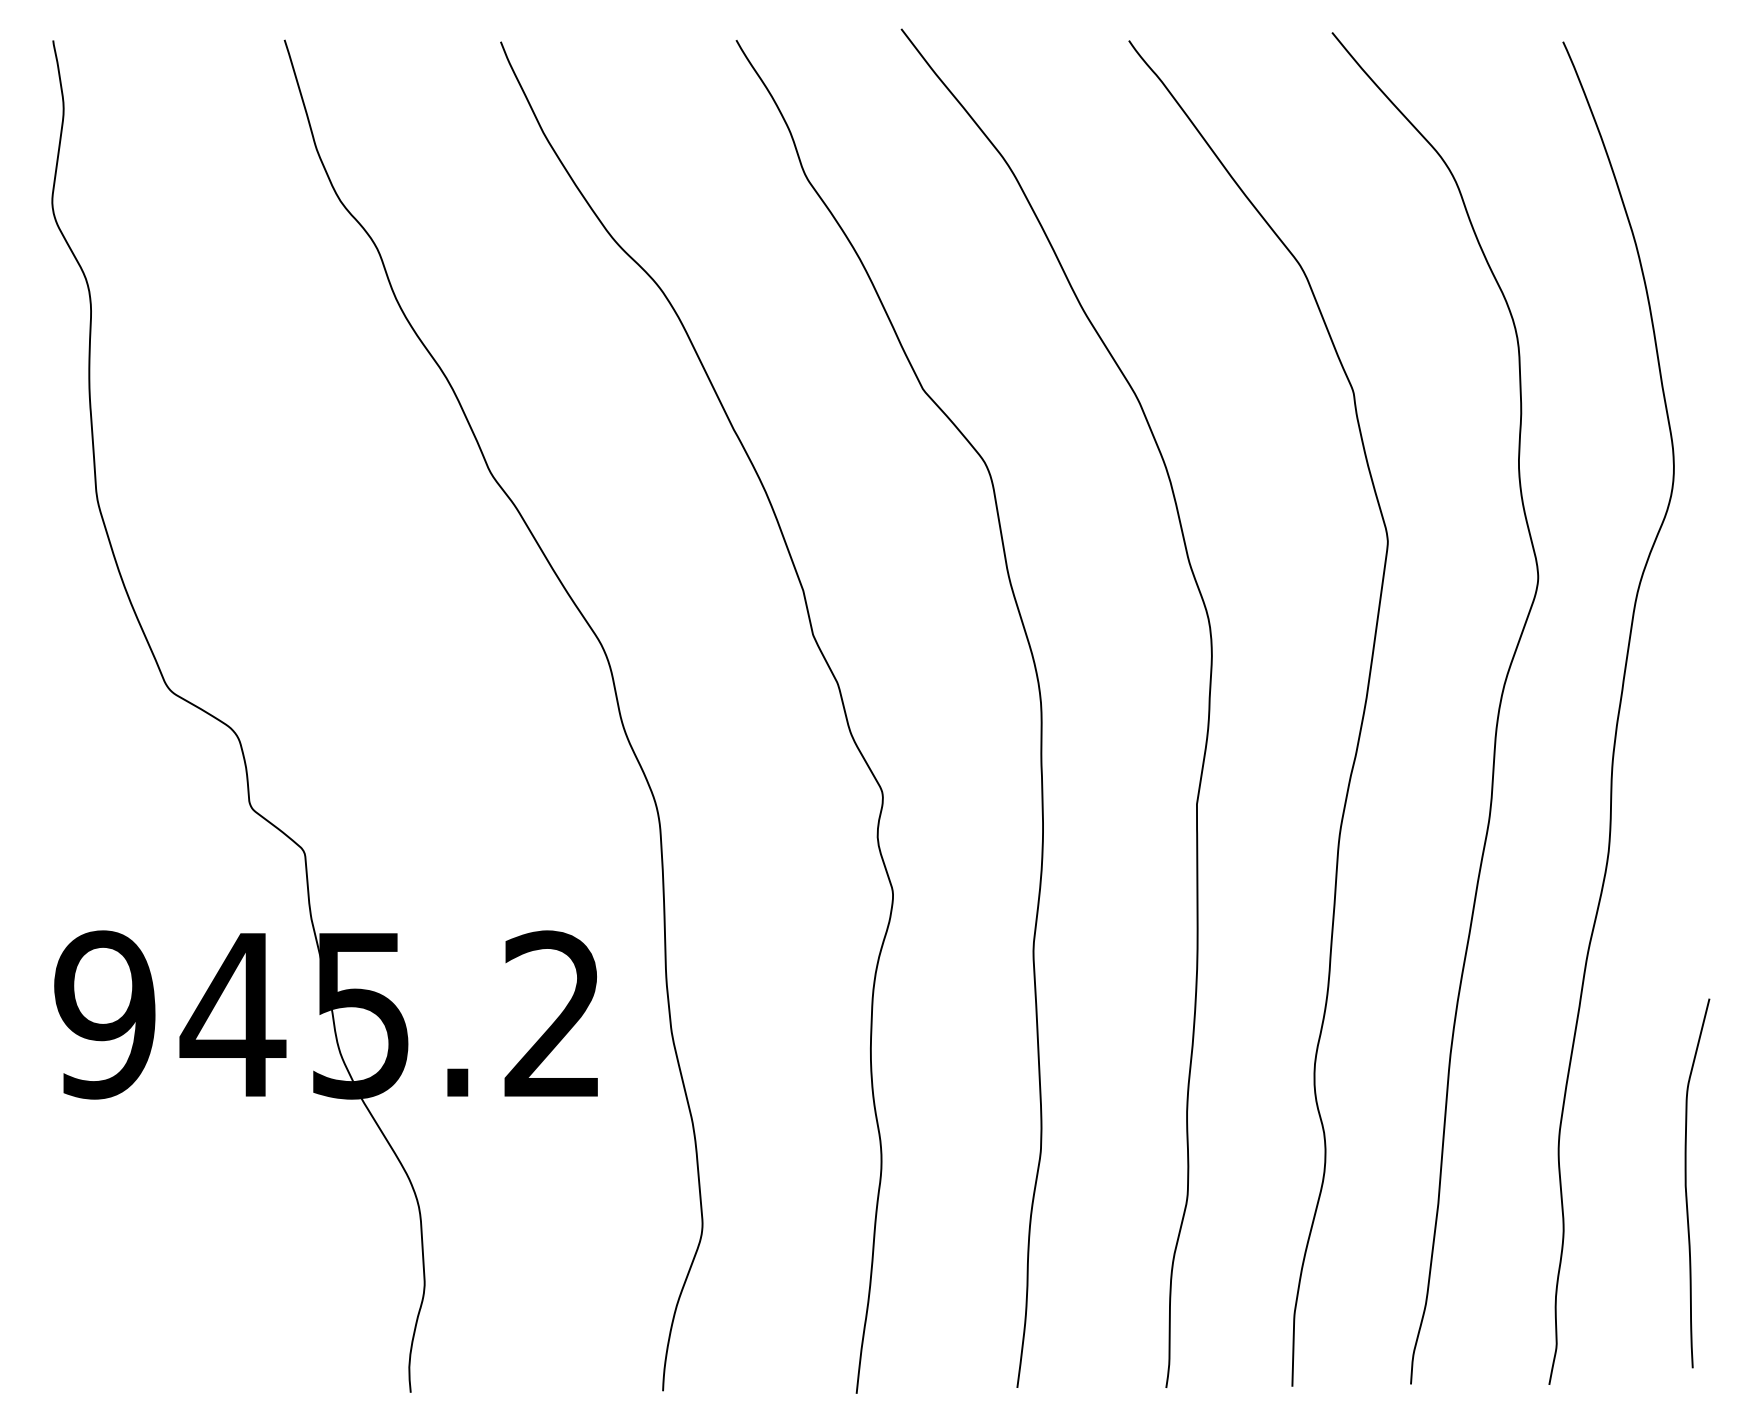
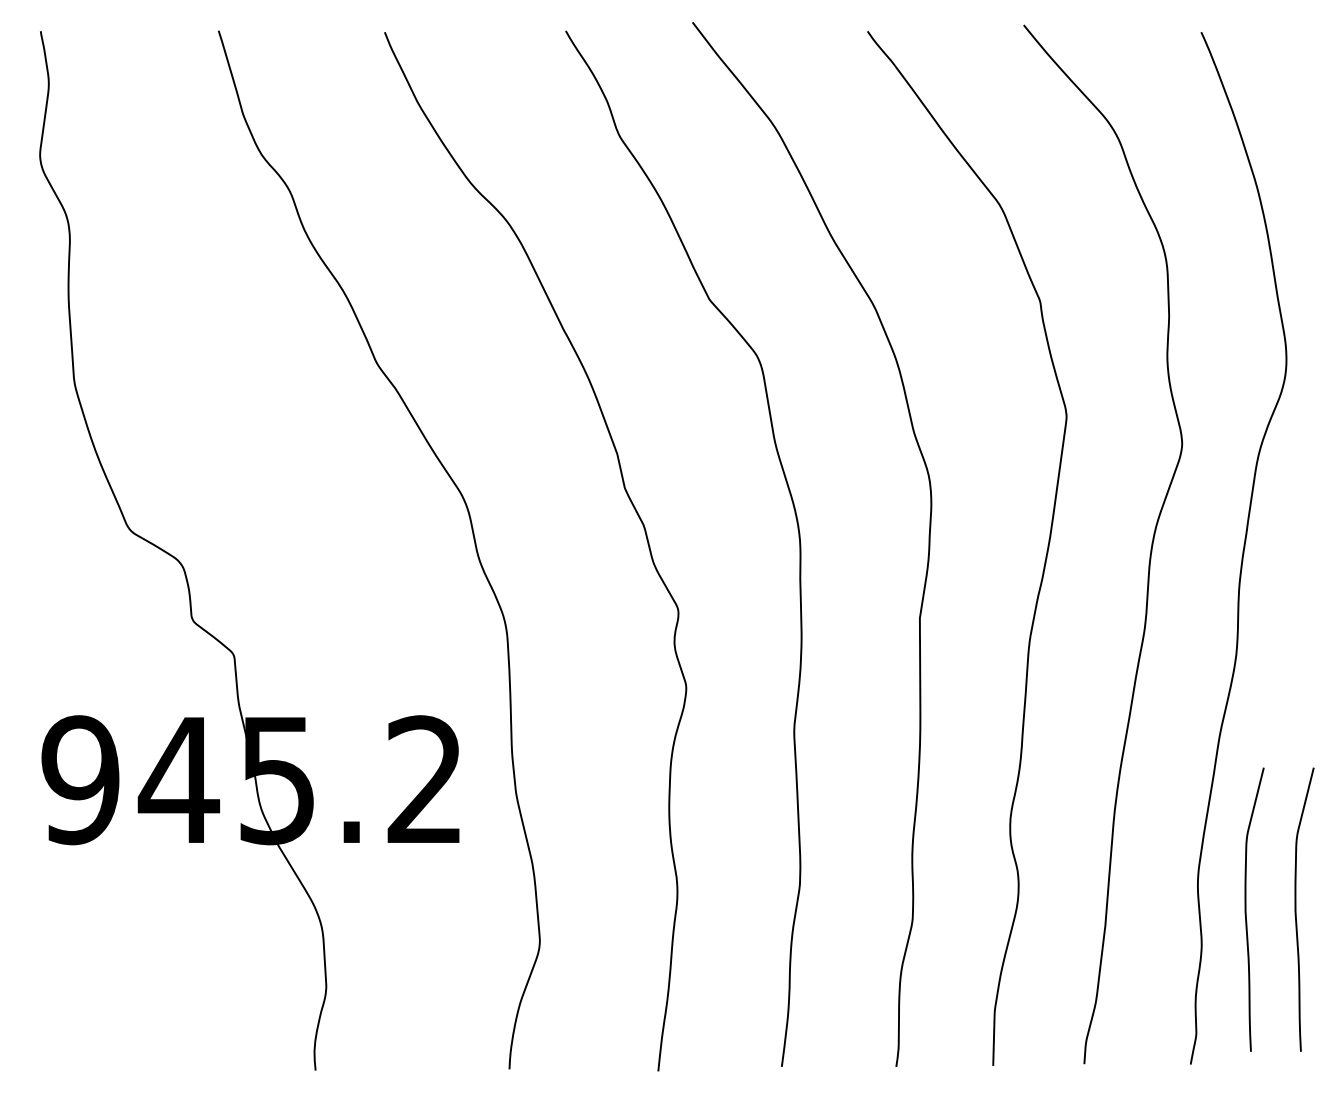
curve: (1621, 1183) -> (1246, 909), added

